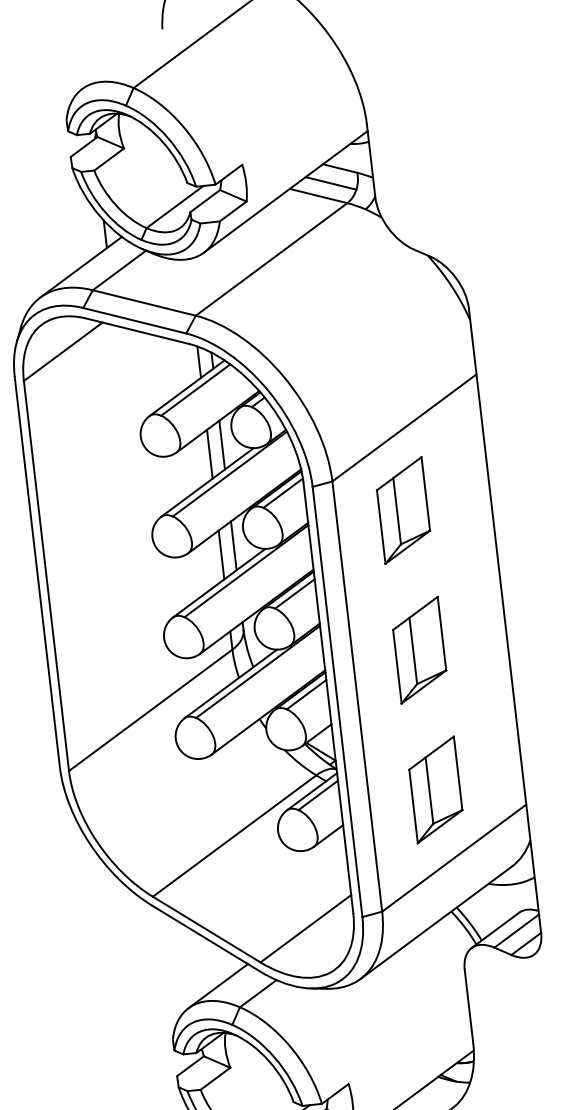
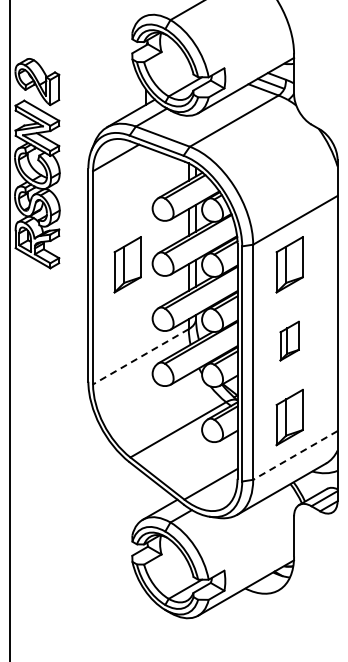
part: (106, 544) -> (127, 264), added
part: (419, 649) -> (289, 340), size x0.7
line: (150, 711) -> (140, 357), solid -> dashed
line: (454, 858) -> (295, 455), solid -> dashed

